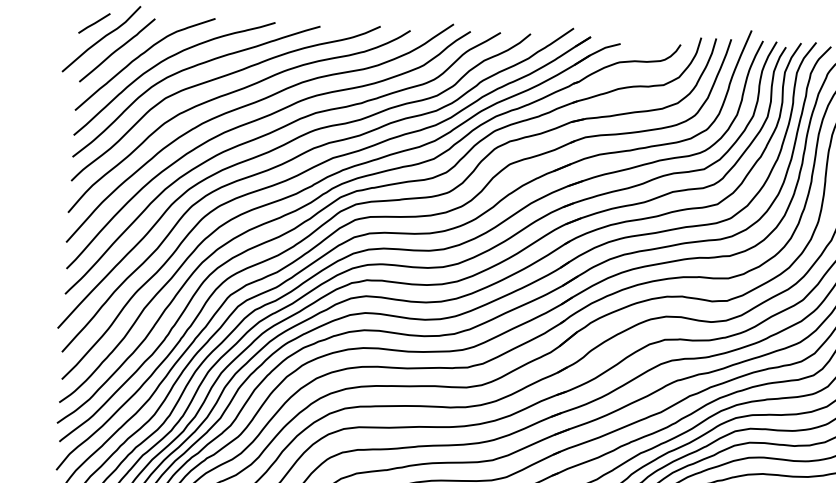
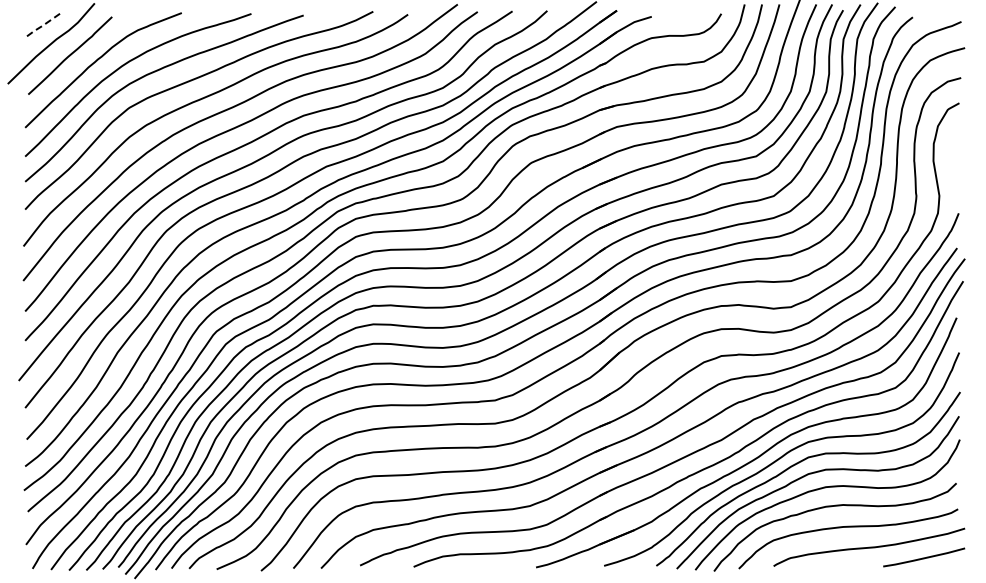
line: (93, 23) -> (41, 26), solid -> dashed

